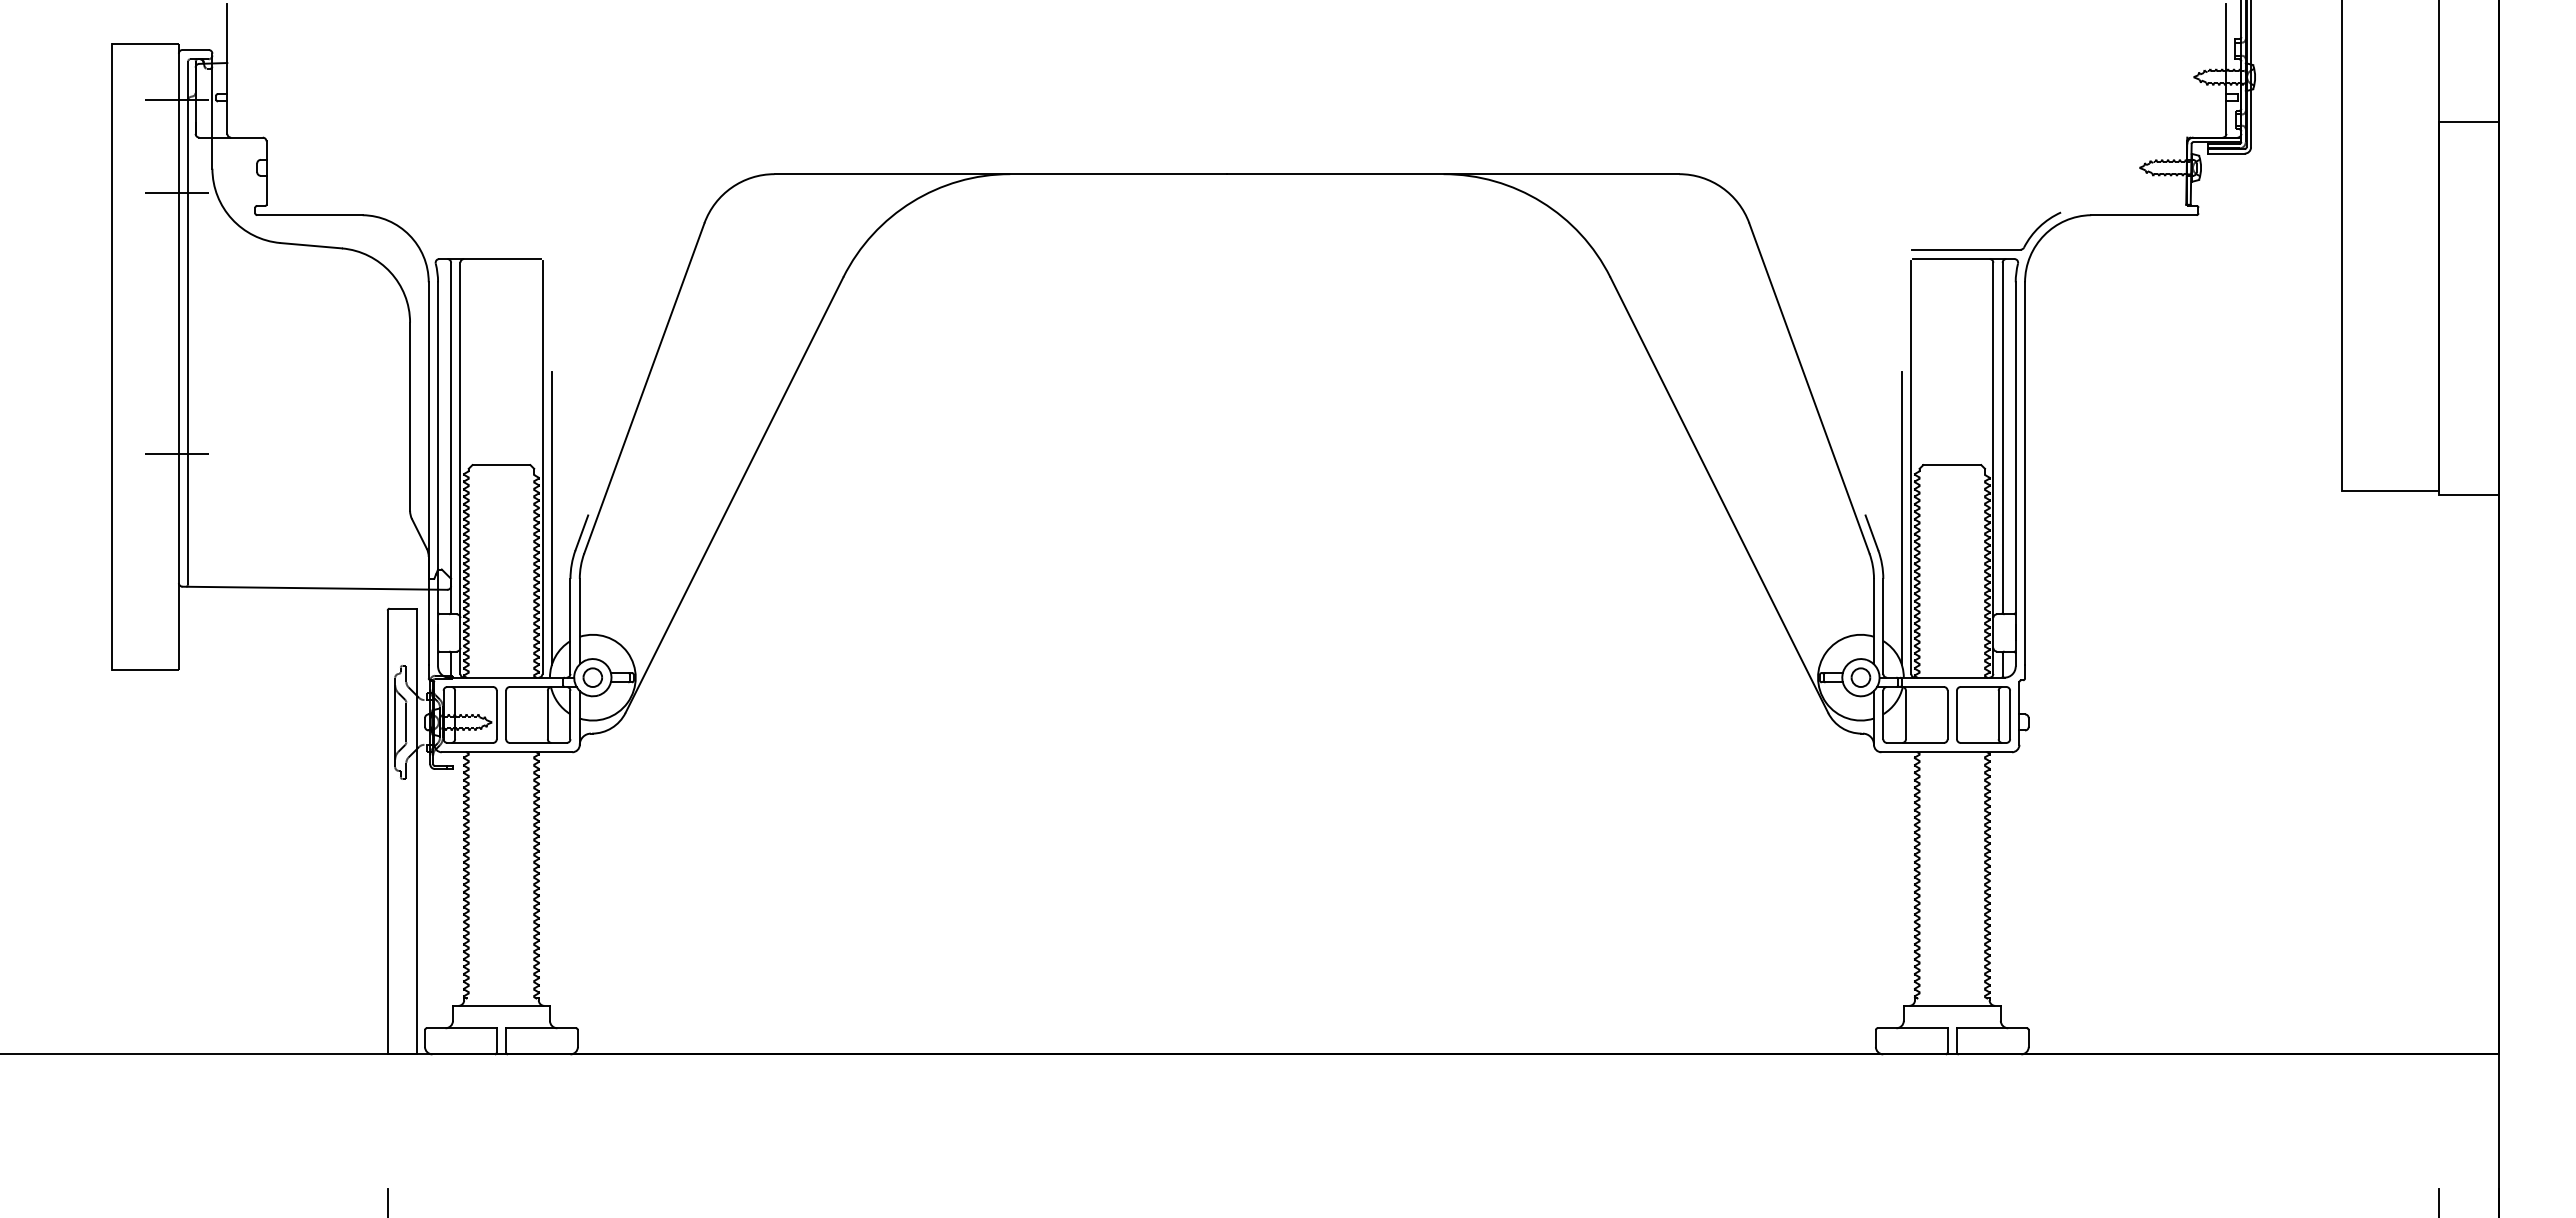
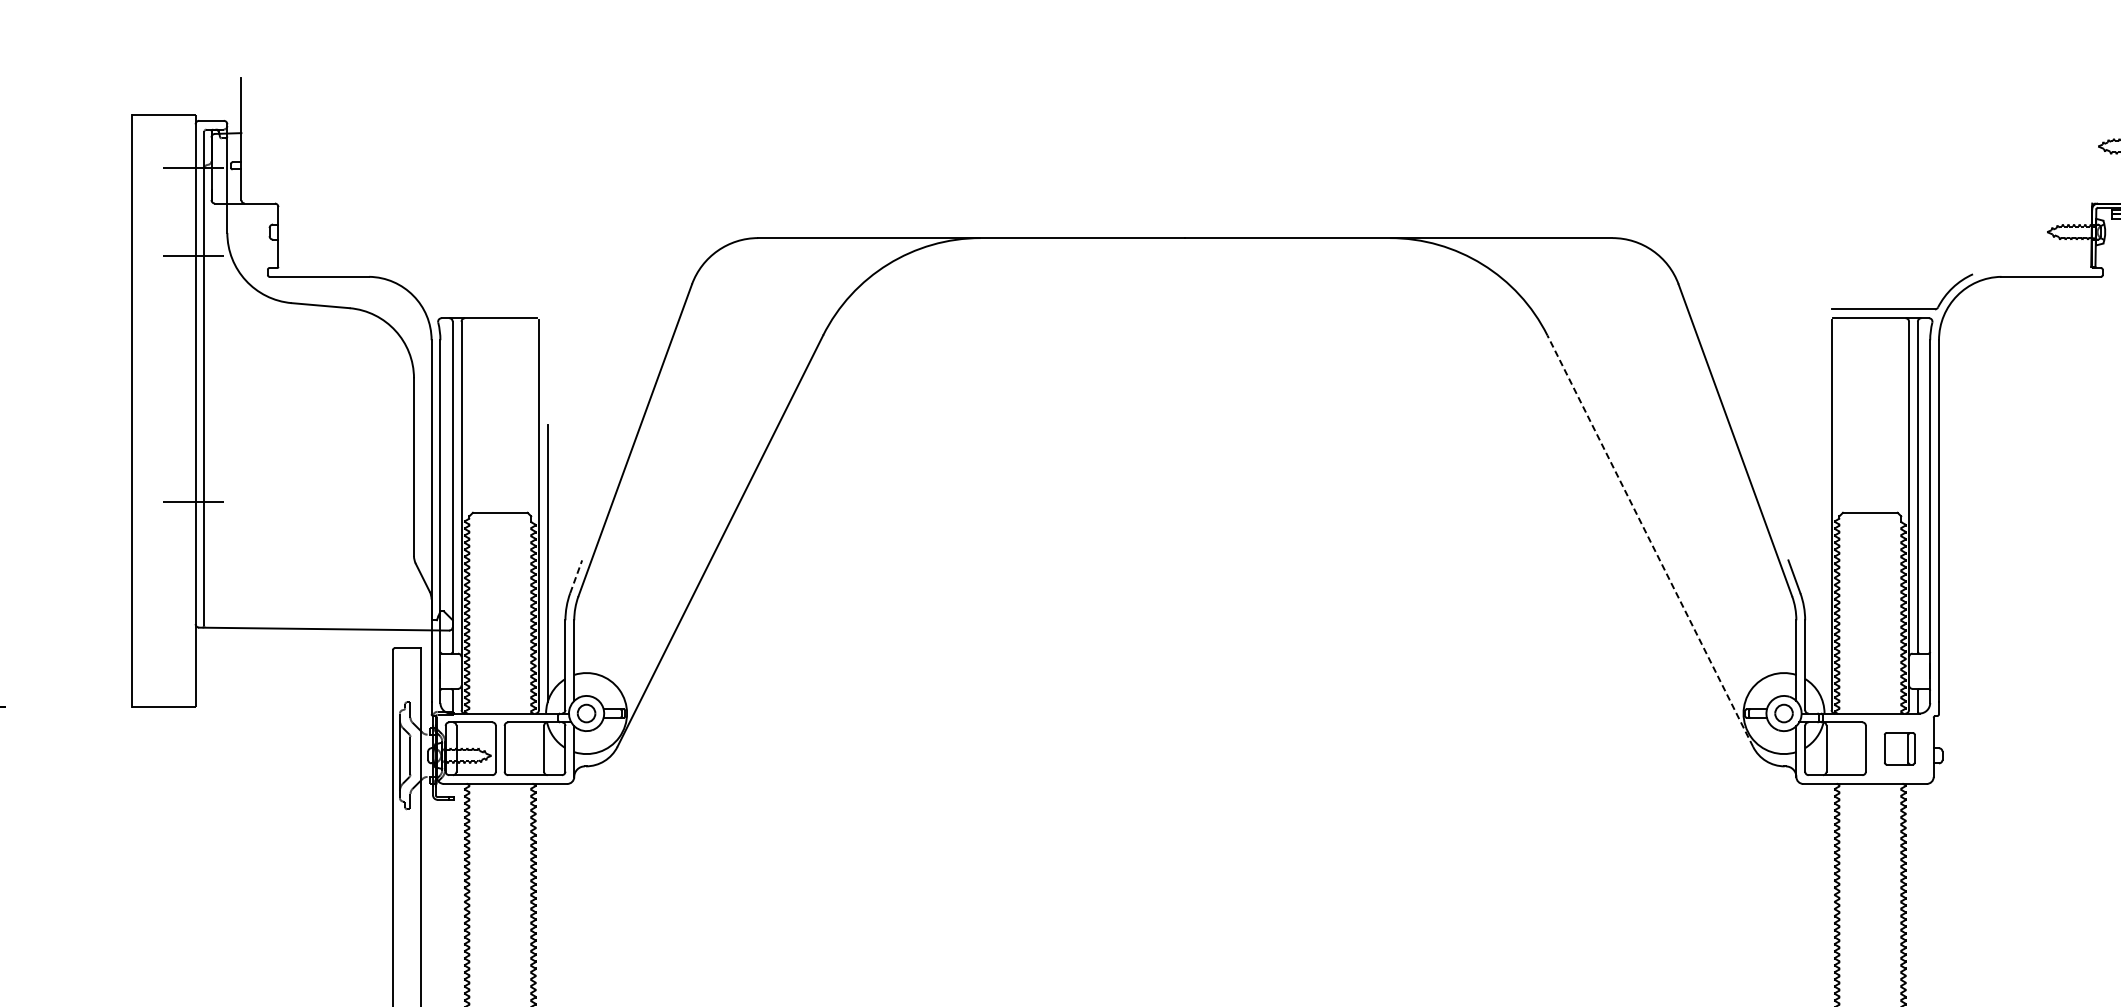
line: (1719, 495) -> (1650, 541), solid -> dashed
line: (1901, 518) -> (1822, 563), removed
line: (582, 532) -> (576, 576), solid -> dashed
part: (1983, 714) -> (1899, 748), size x0.6

